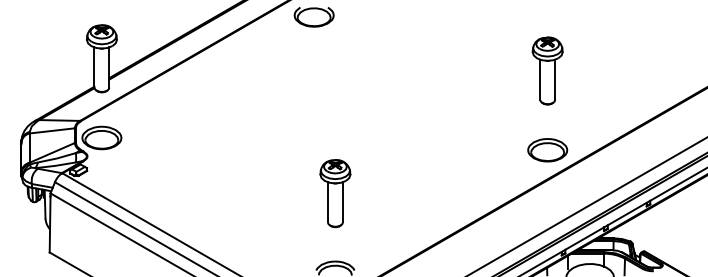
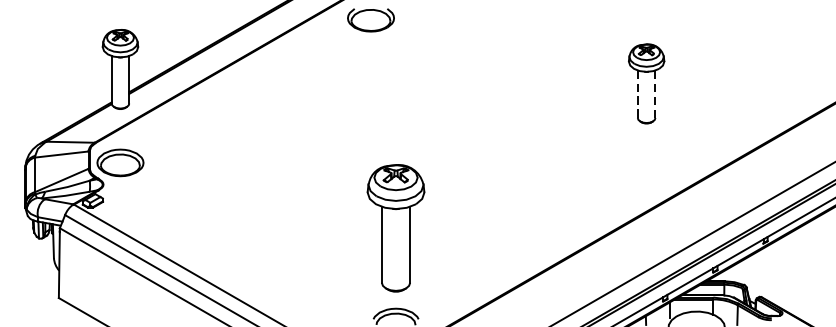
line: (555, 79) -> (655, 93), solid -> dashed
line: (540, 80) -> (638, 95), solid -> dashed
part: (547, 150) -> (646, 177), removed
part: (335, 193) -> (396, 228), size x1.6

